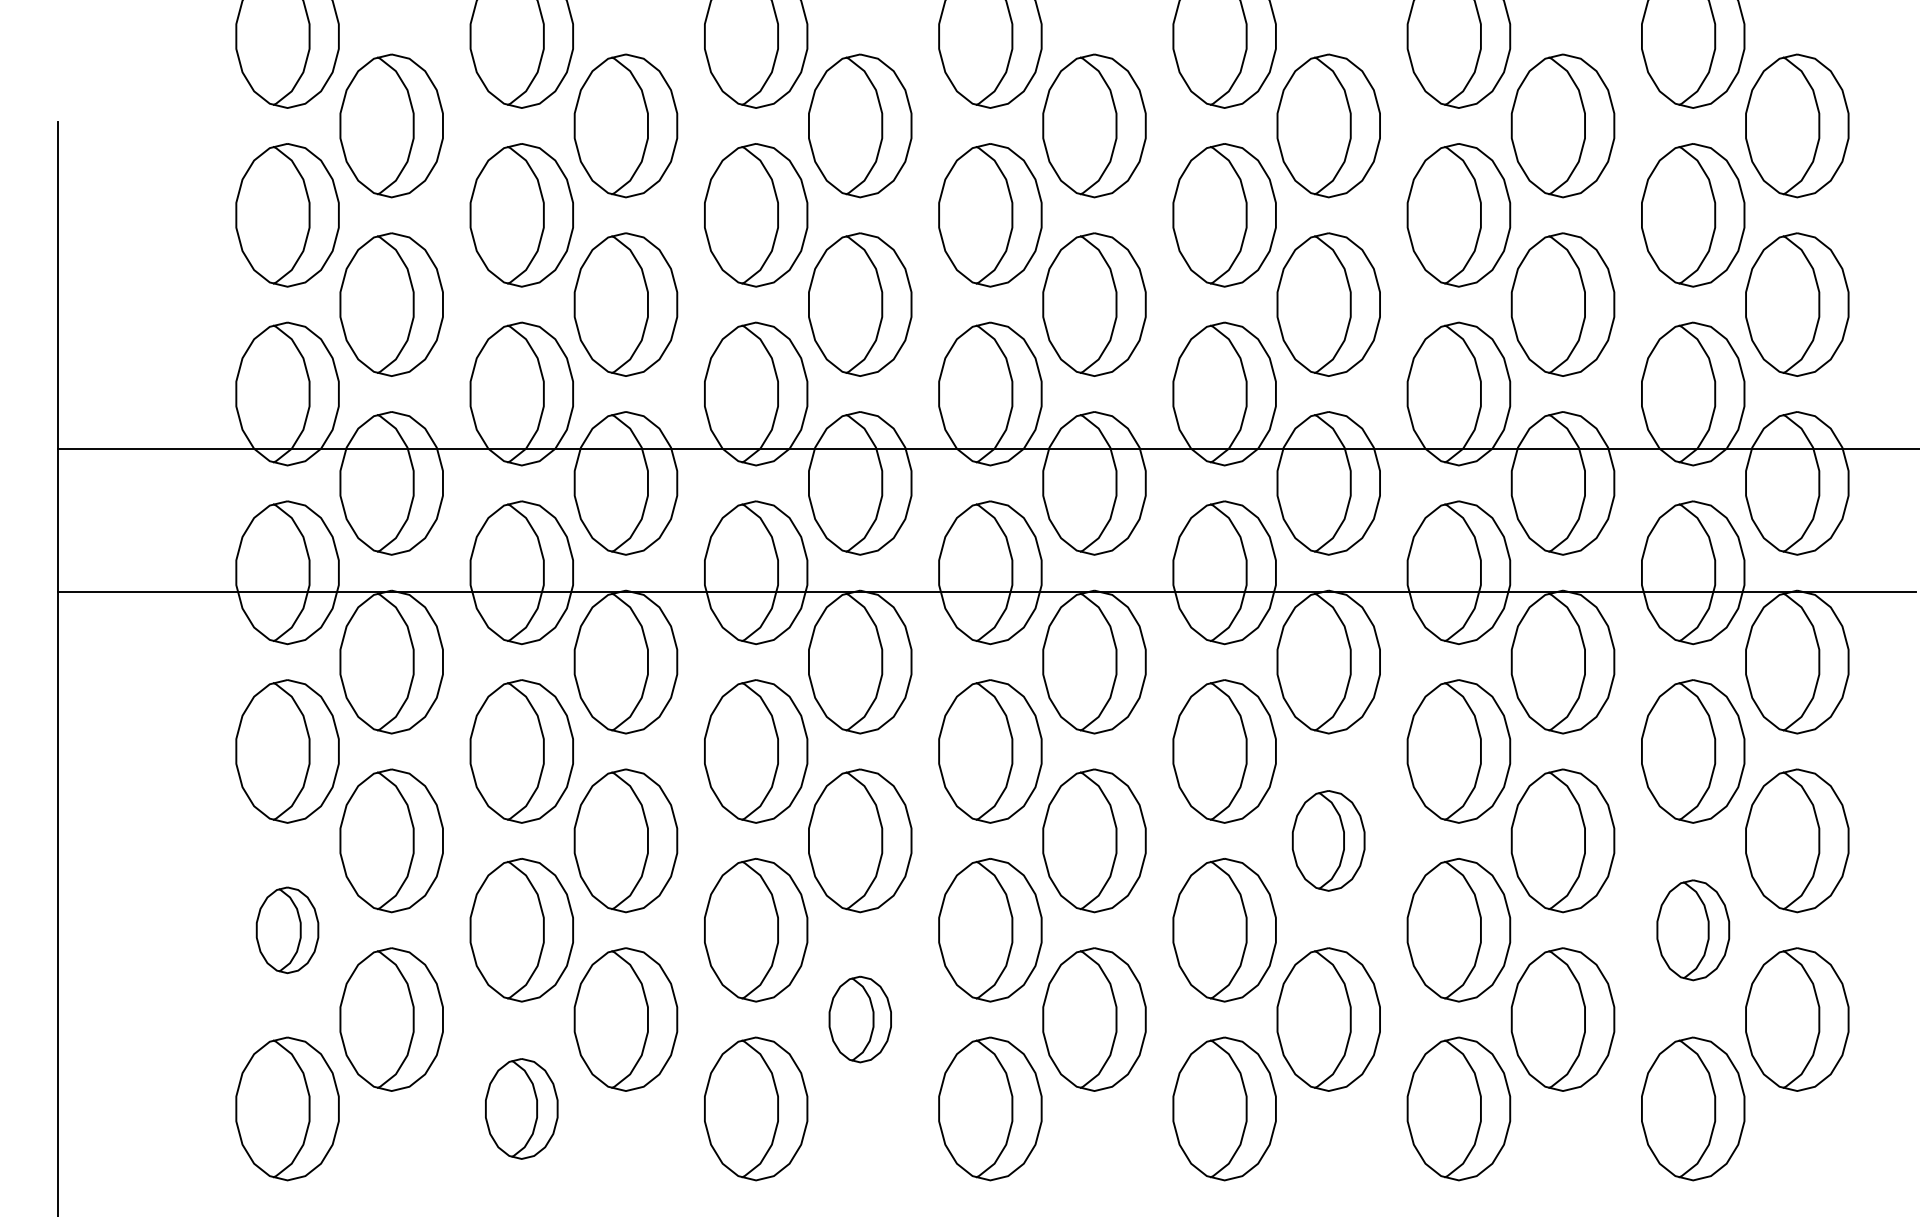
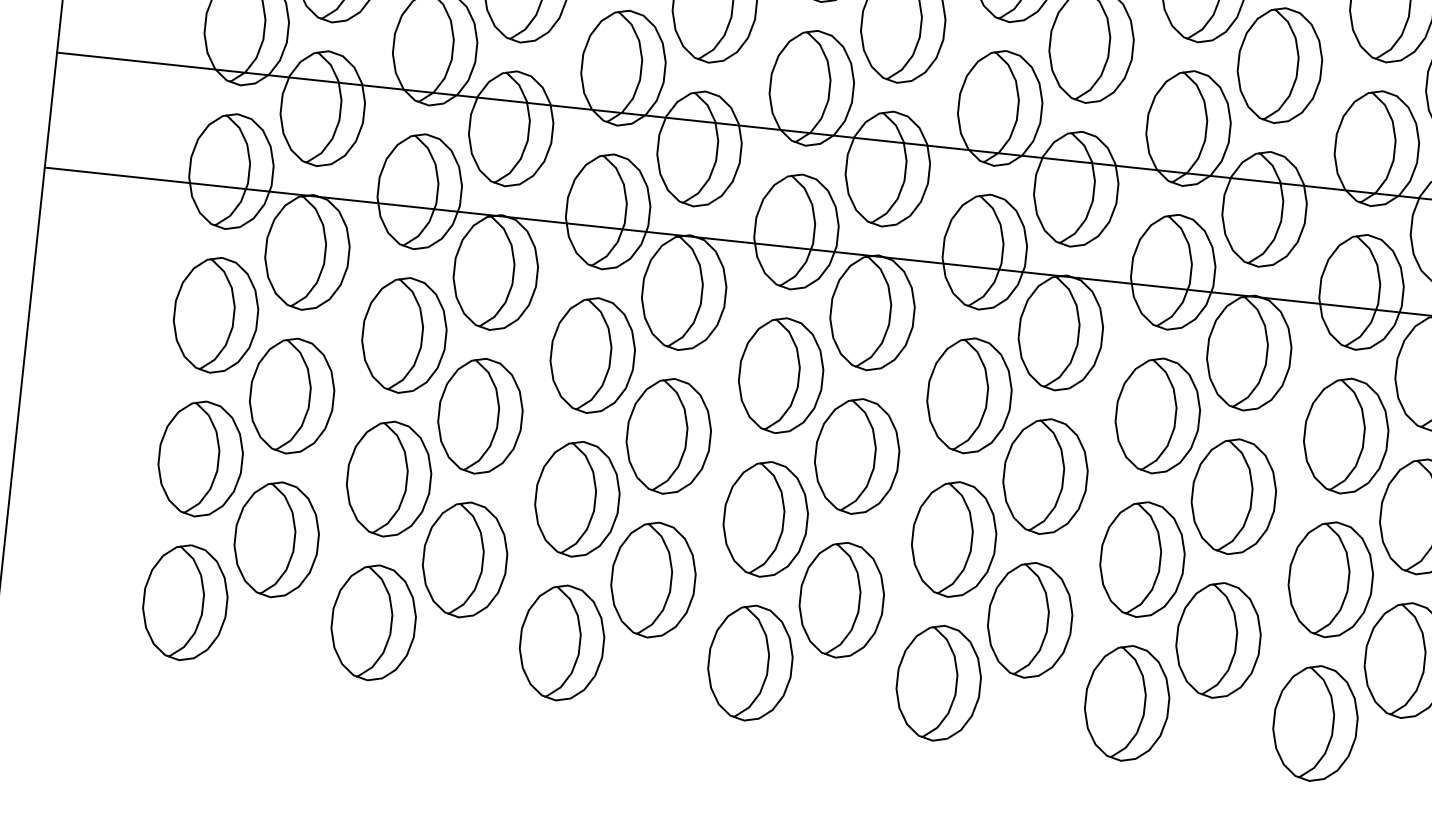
part: (1328, 840) -> (1045, 476), size x1.43
part: (287, 930) -> (200, 459), size x1.67
part: (1693, 930) -> (1331, 580), size x1.43
part: (860, 1019) -> (653, 580), size x1.67
part: (521, 1108) -> (373, 622), size x1.43

